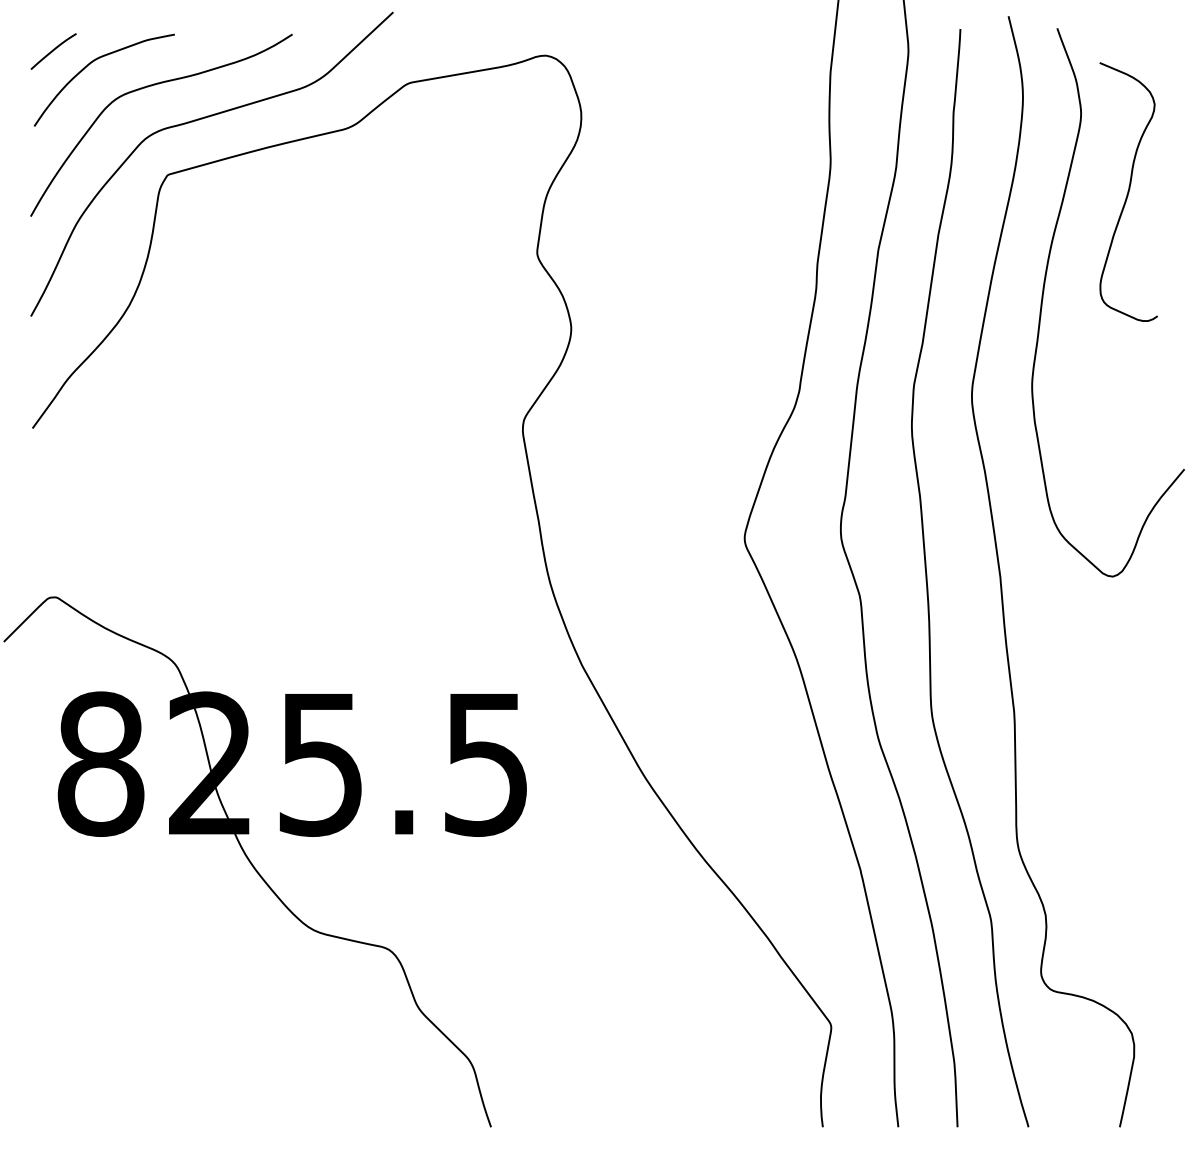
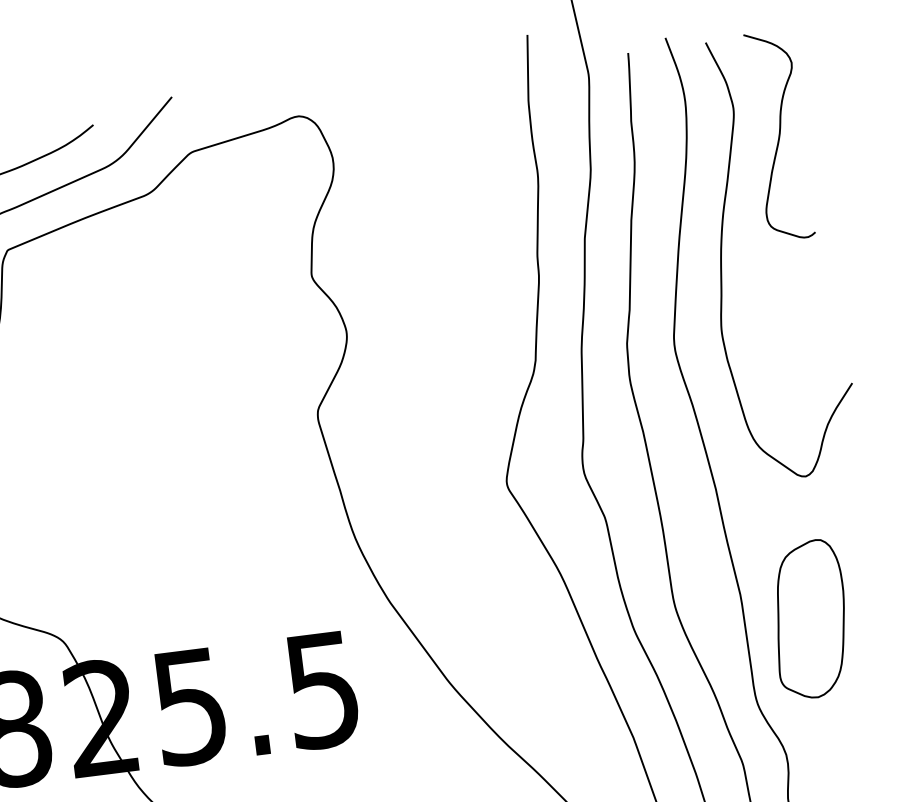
curve: (1128, 191) -> (779, 135), moved
part: (1095, 752) -> (809, 619), added

